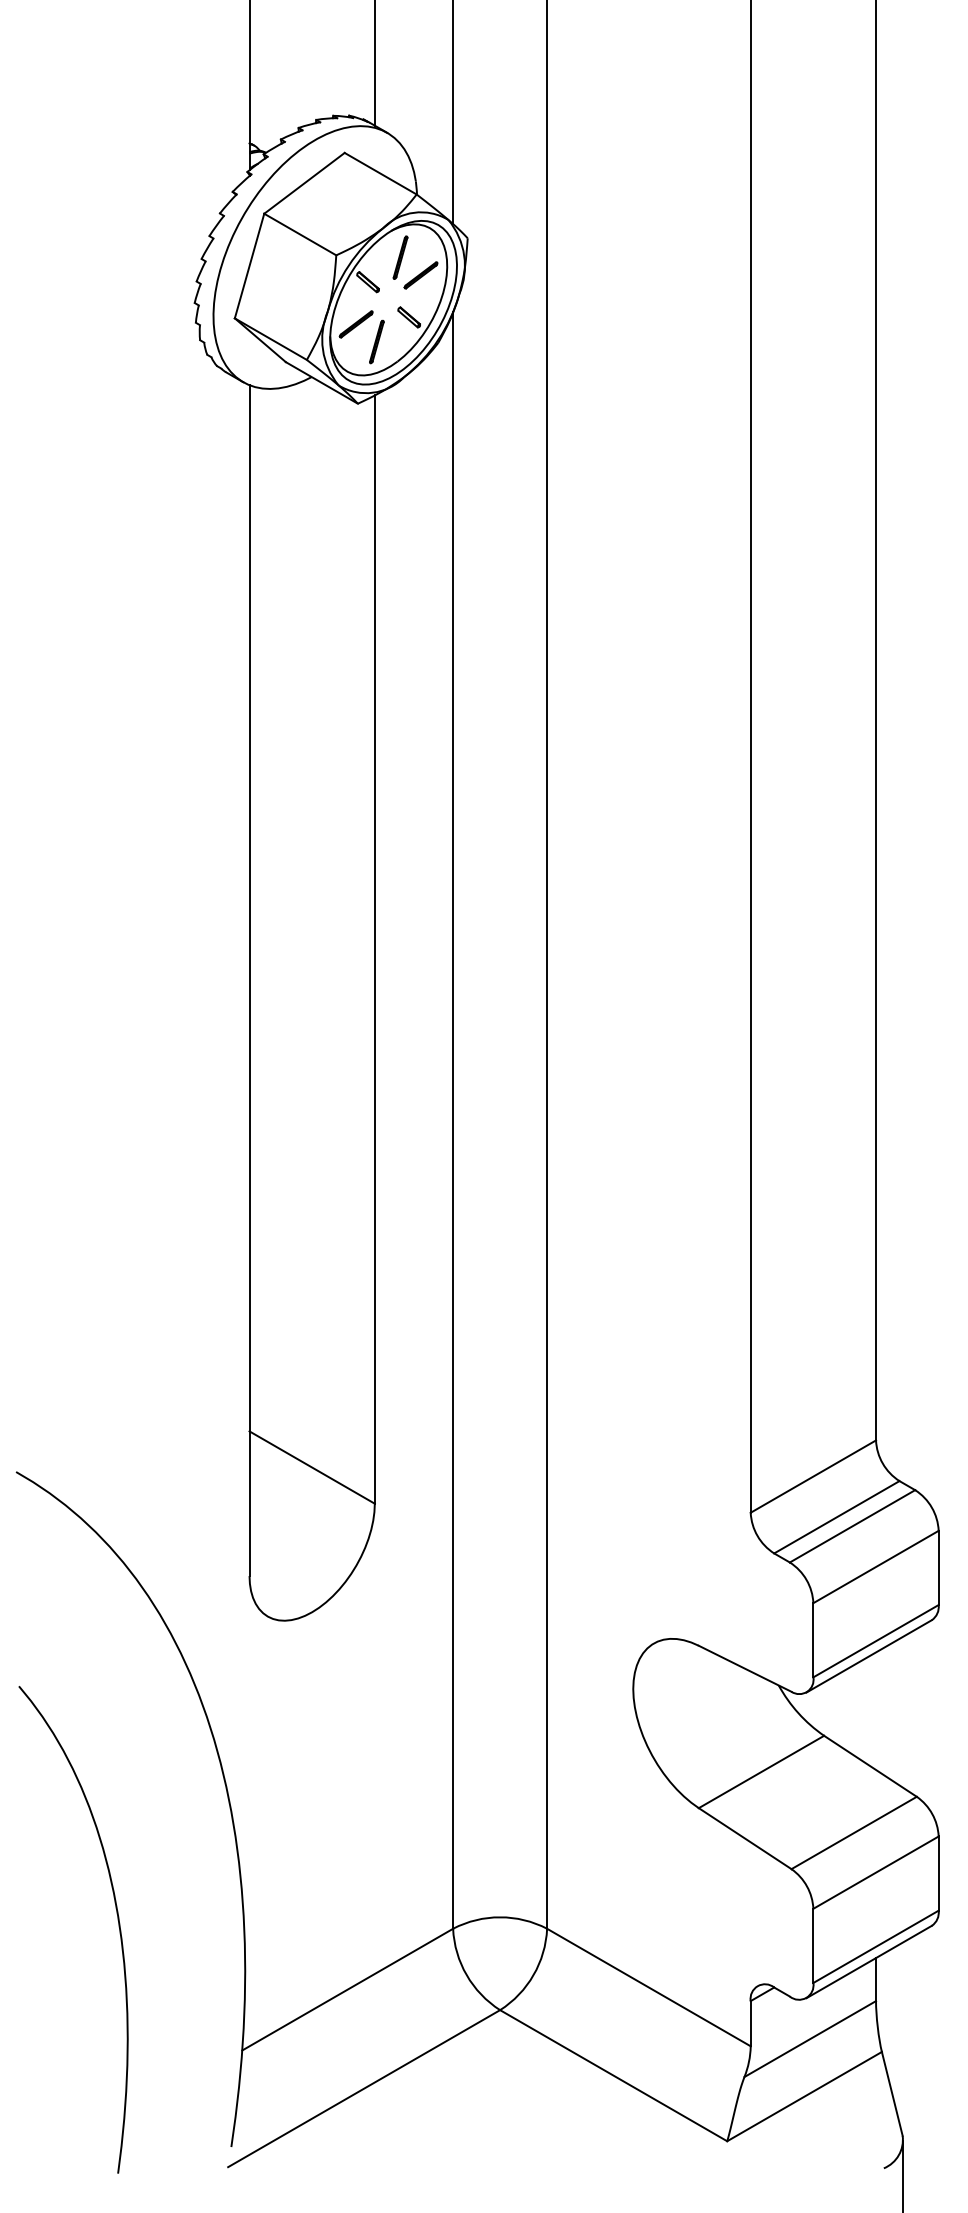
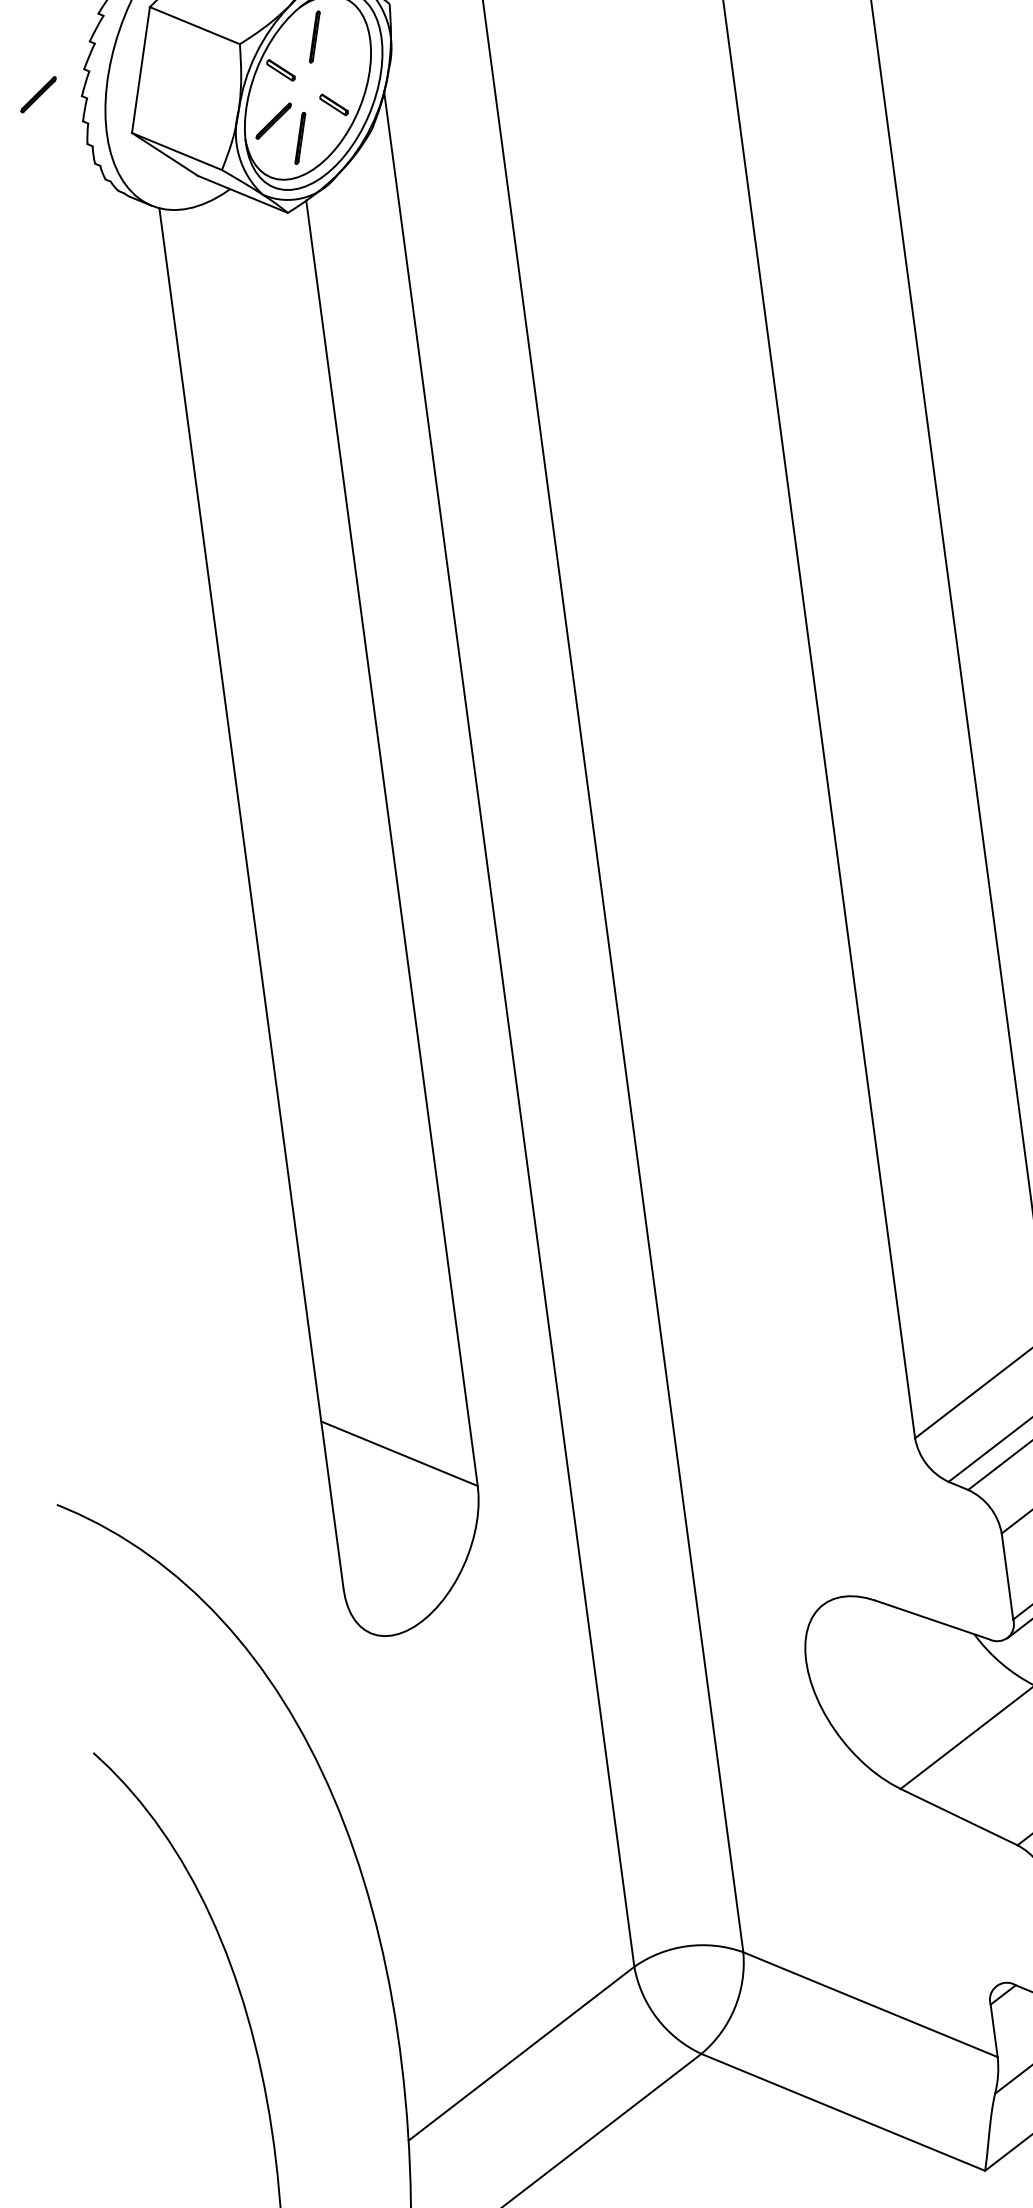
part: (420, 275) -> (37, 94), moved

